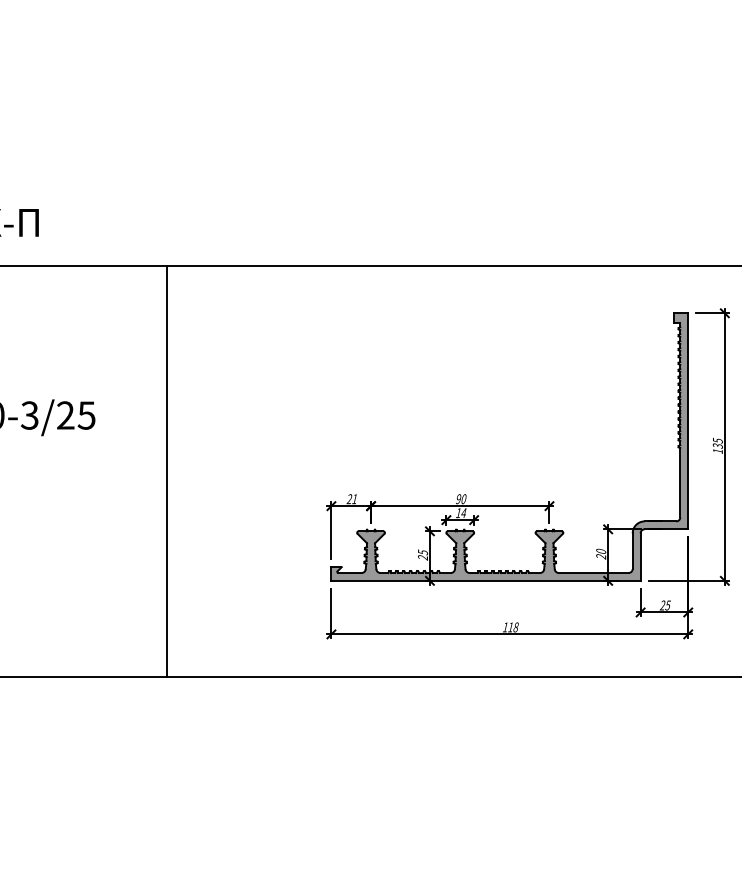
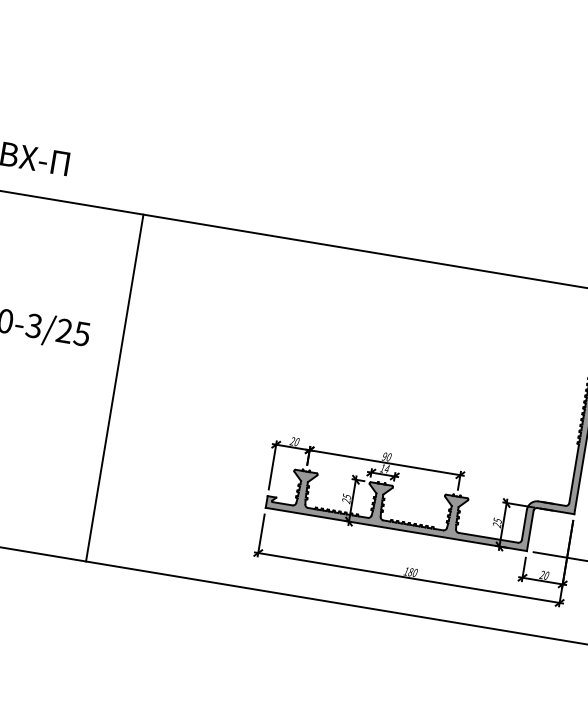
line: (166, 471) -> (114, 387), moved
text: (354, 499) -> (296, 442), 21 -> 20
text: (601, 551) -> (497, 520), 20 -> 25
text: (667, 605) -> (546, 575), 25 -> 20
text: (513, 627) -> (413, 572), 118 -> 180

